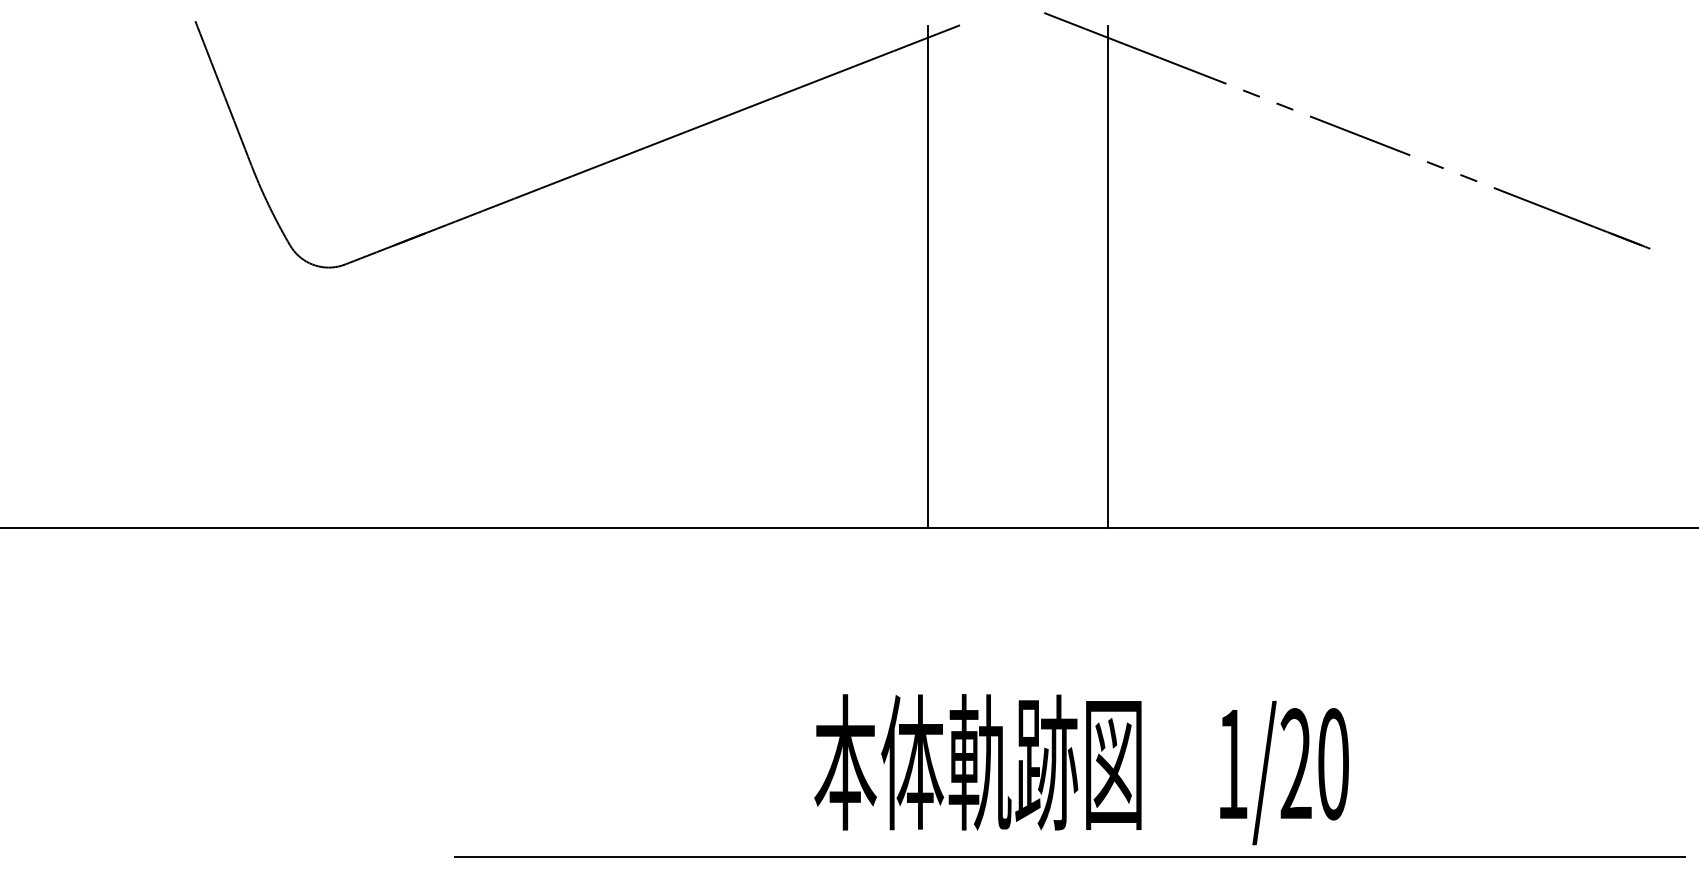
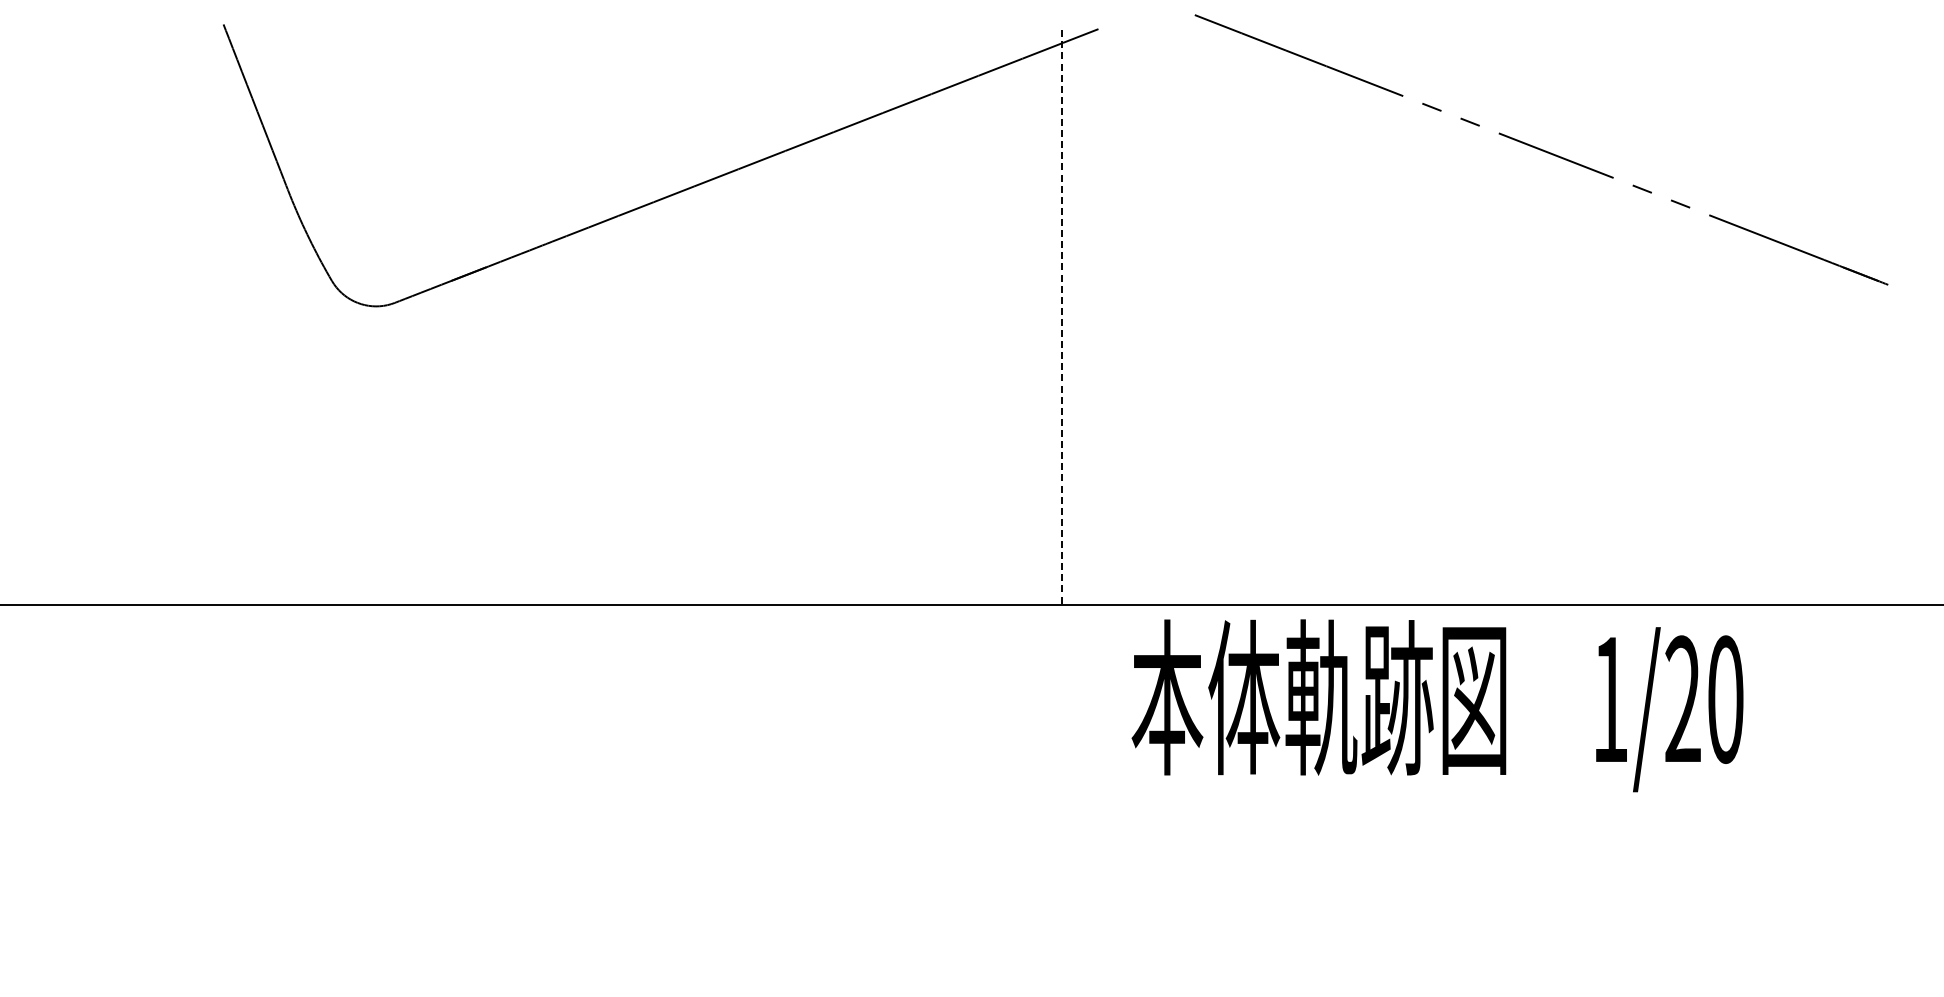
line: (1107, 277) -> (1267, 317), removed
line: (928, 278) -> (1062, 318), solid -> dashed
text: (1081, 769) -> (1437, 705), moved
line: (1069, 857) -> (1223, 981), removed

